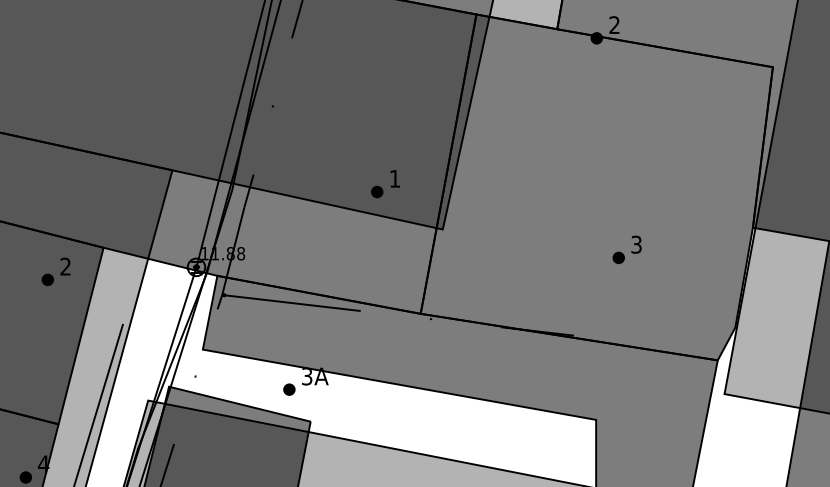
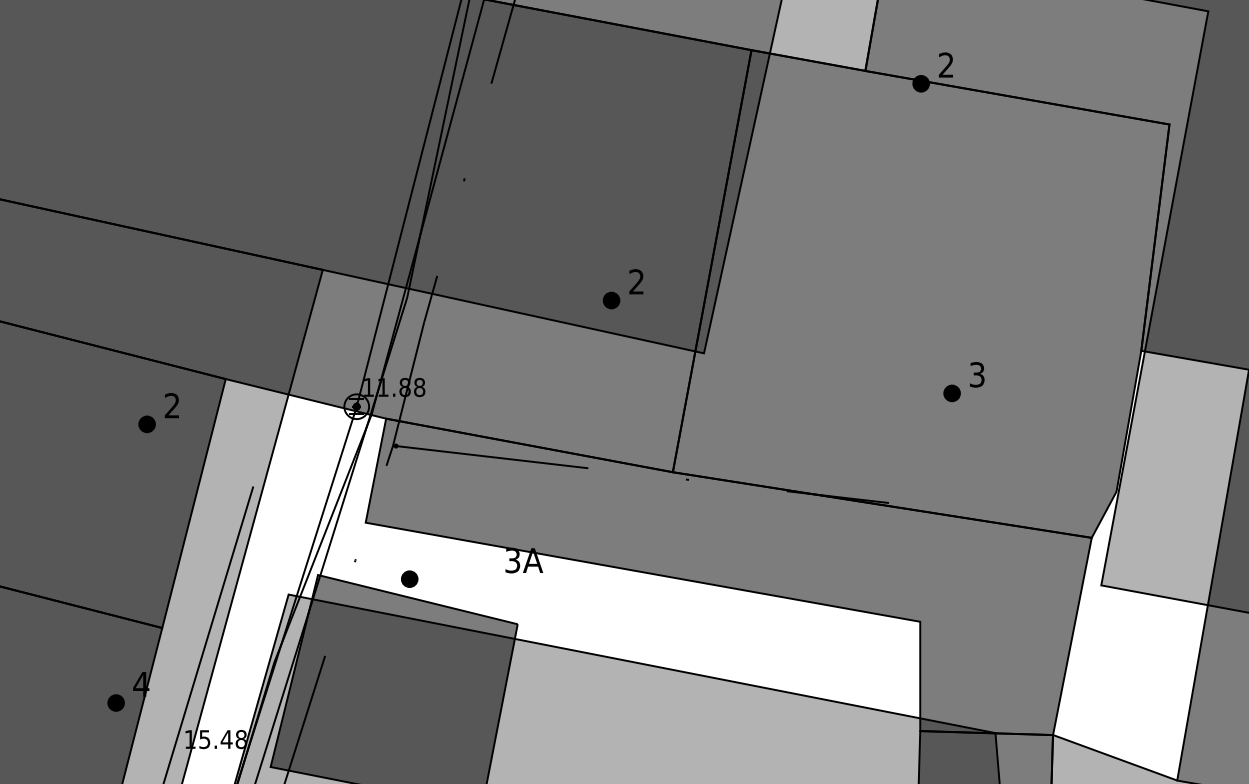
text: (394, 178) -> (636, 281), 1 -> 2
part: (289, 389) -> (409, 578), moved

